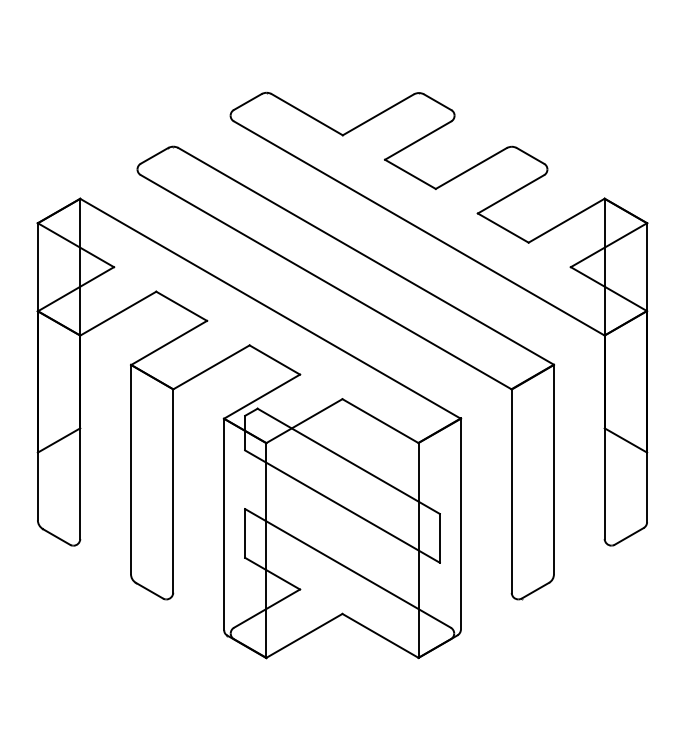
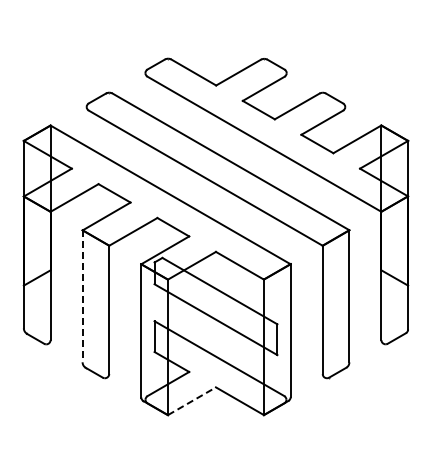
line: (130, 469) -> (82, 296), solid -> dashed
line: (305, 636) -> (192, 401), solid -> dashed

